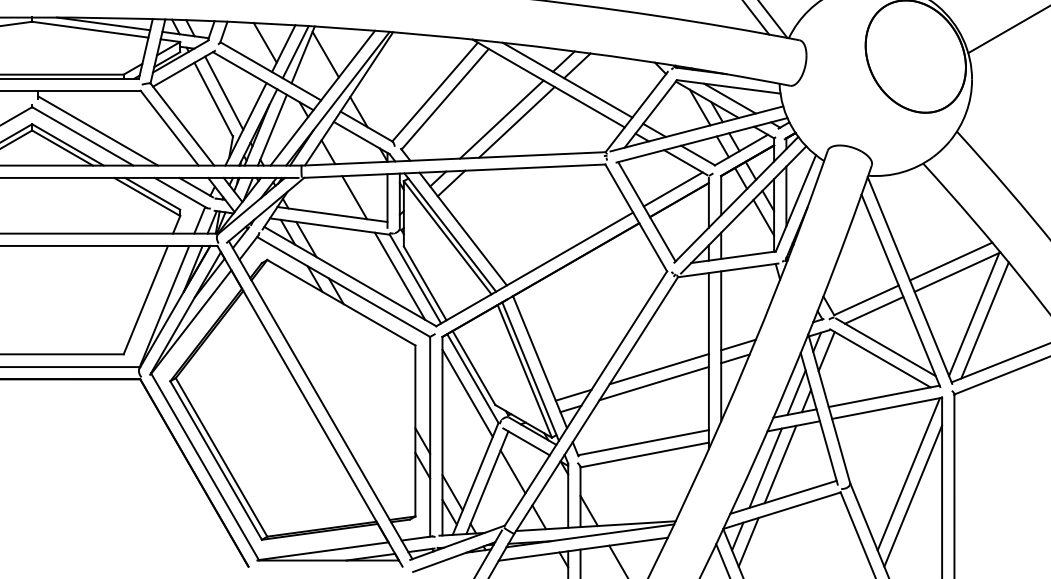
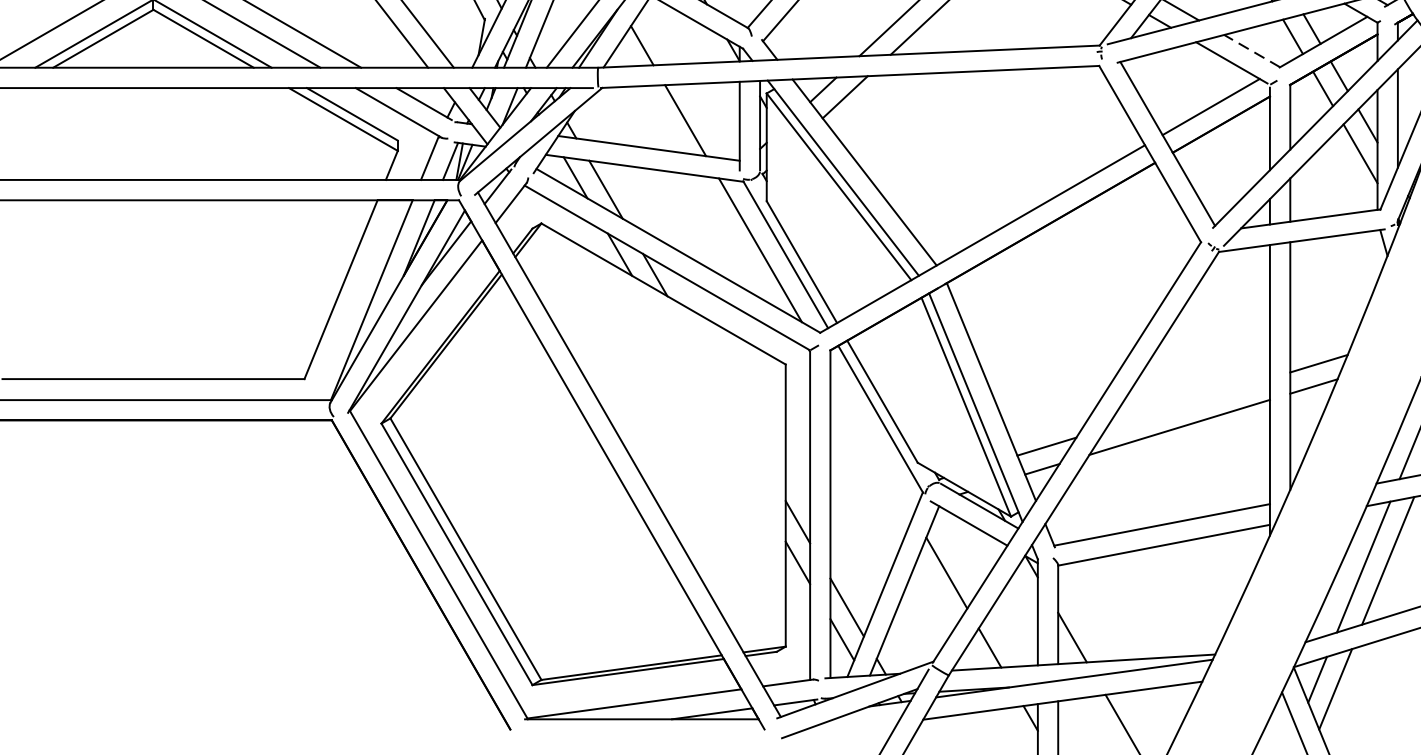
line: (698, 155) -> (1252, 51), solid -> dashed
line: (658, 369) -> (1186, 404), removed
line: (467, 392) -> (871, 442), removed

